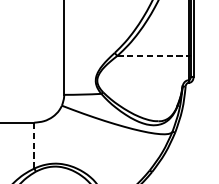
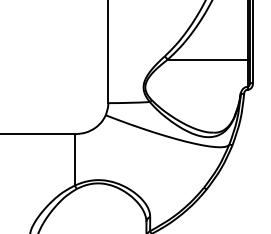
line: (153, 55) -> (208, 59), dashed -> solid
line: (33, 145) -> (74, 159), dashed -> solid

